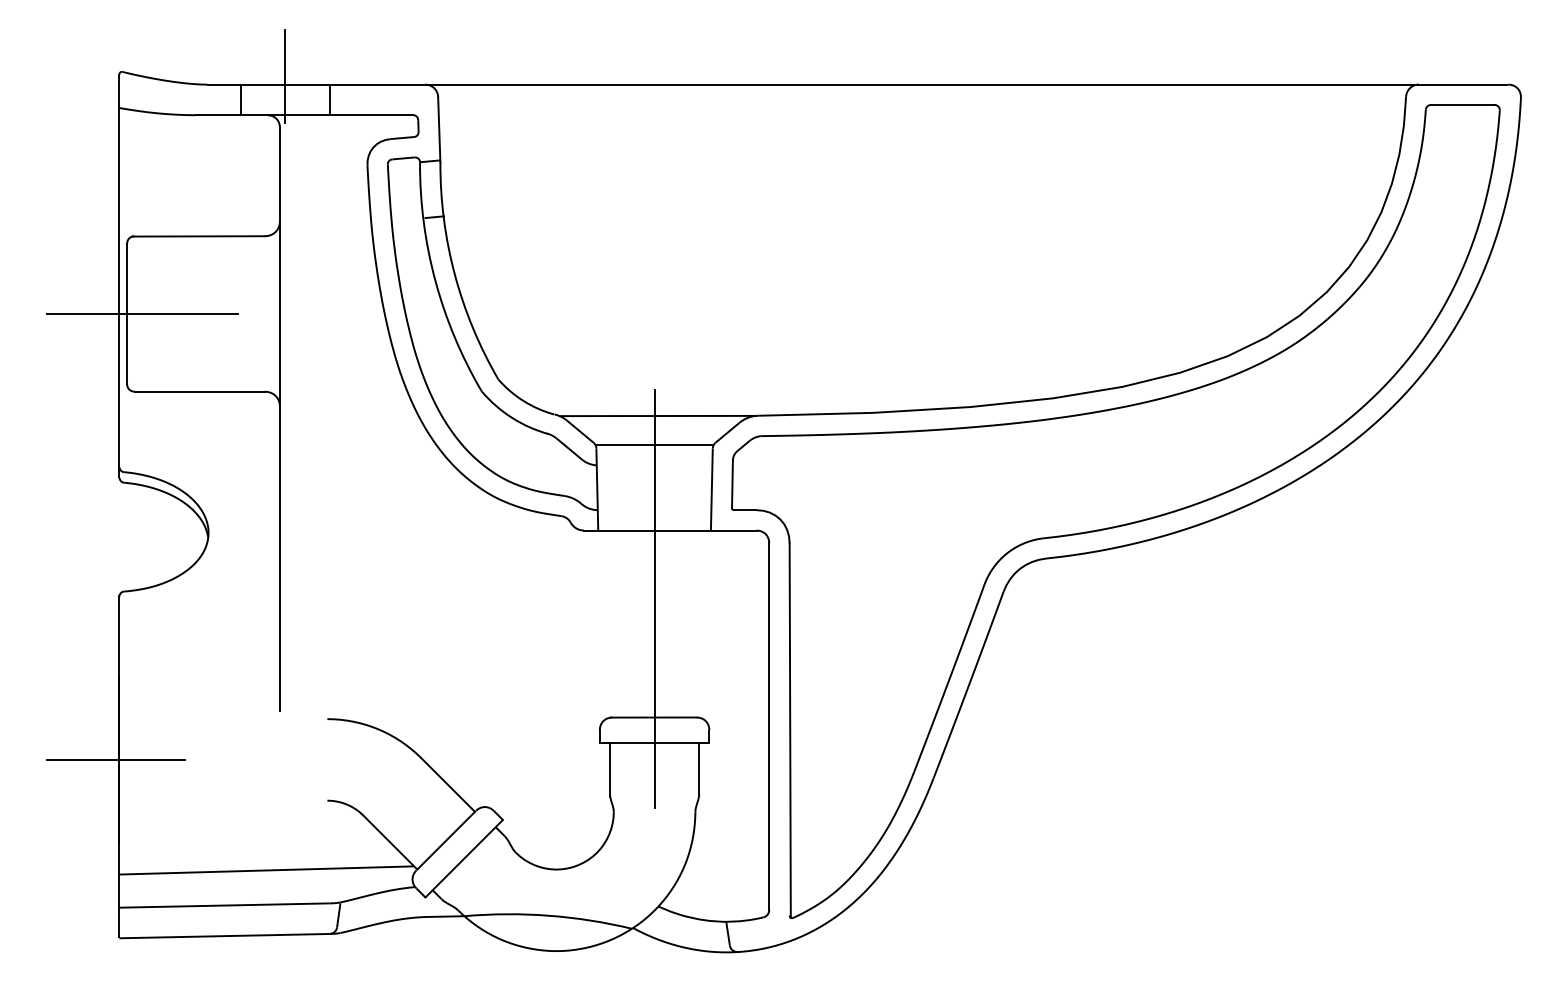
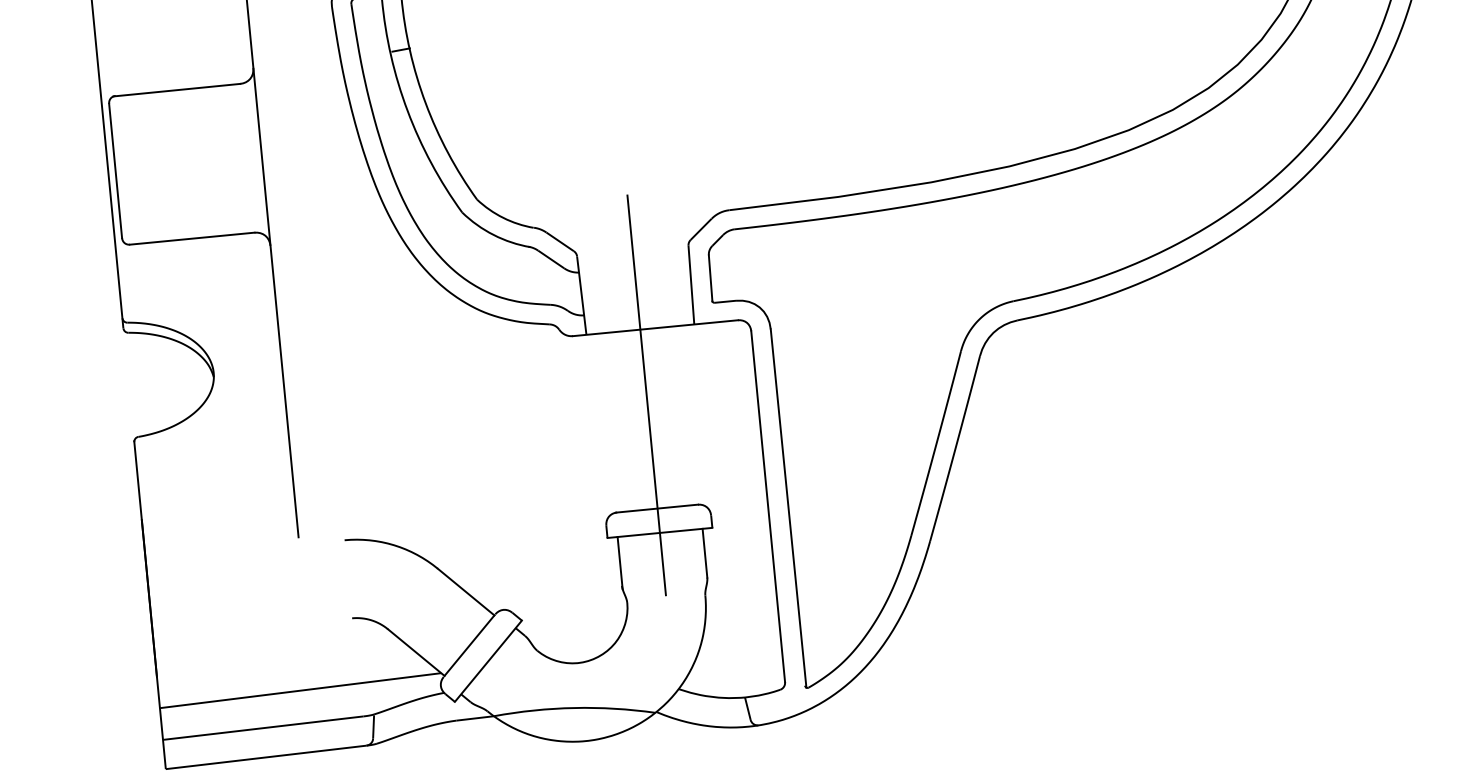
line: (142, 313) -> (130, 169), removed
line: (657, 415) -> (632, 219), removed
line: (654, 445) -> (632, 248), removed
line: (115, 759) -> (145, 598), removed

